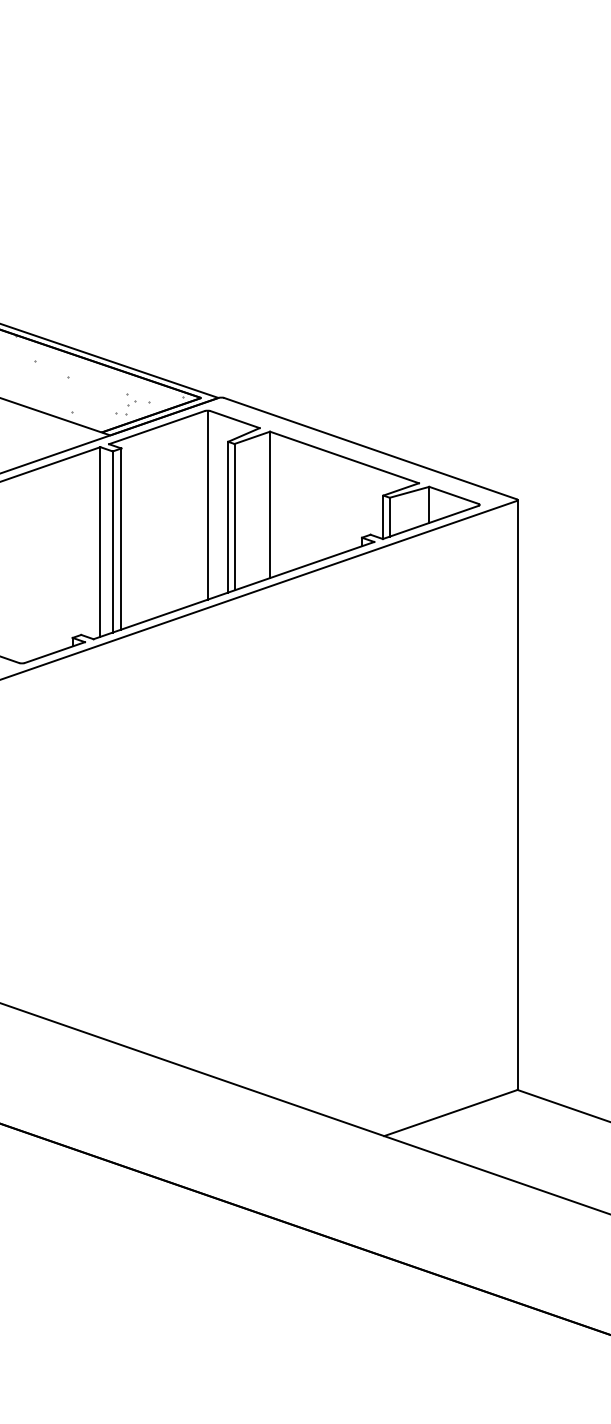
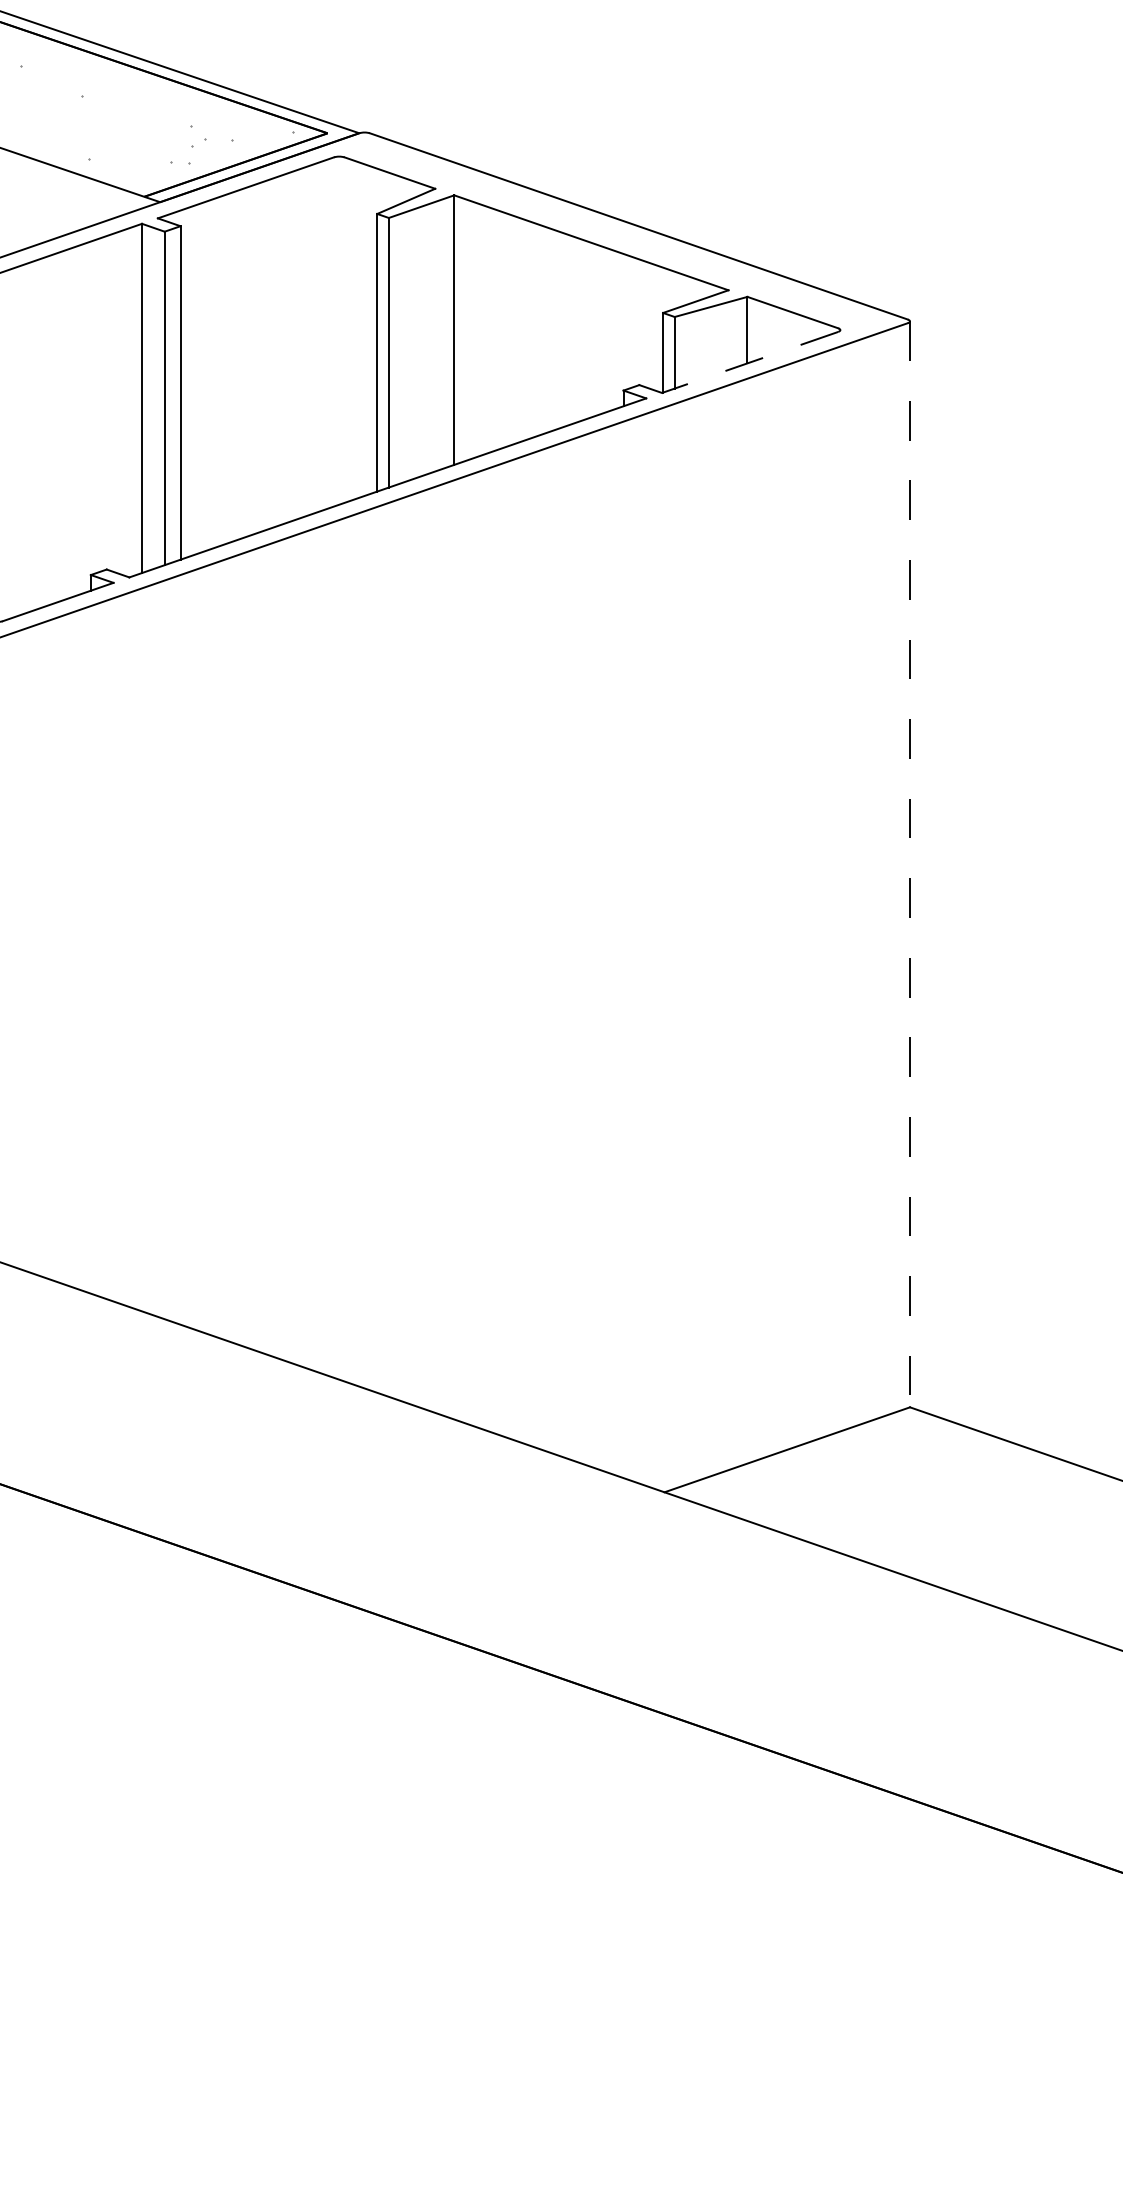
line: (207, 504) -> (339, 329), removed
line: (430, 522) -> (749, 362), solid -> dashed
line: (517, 795) -> (909, 865), solid -> dashed

